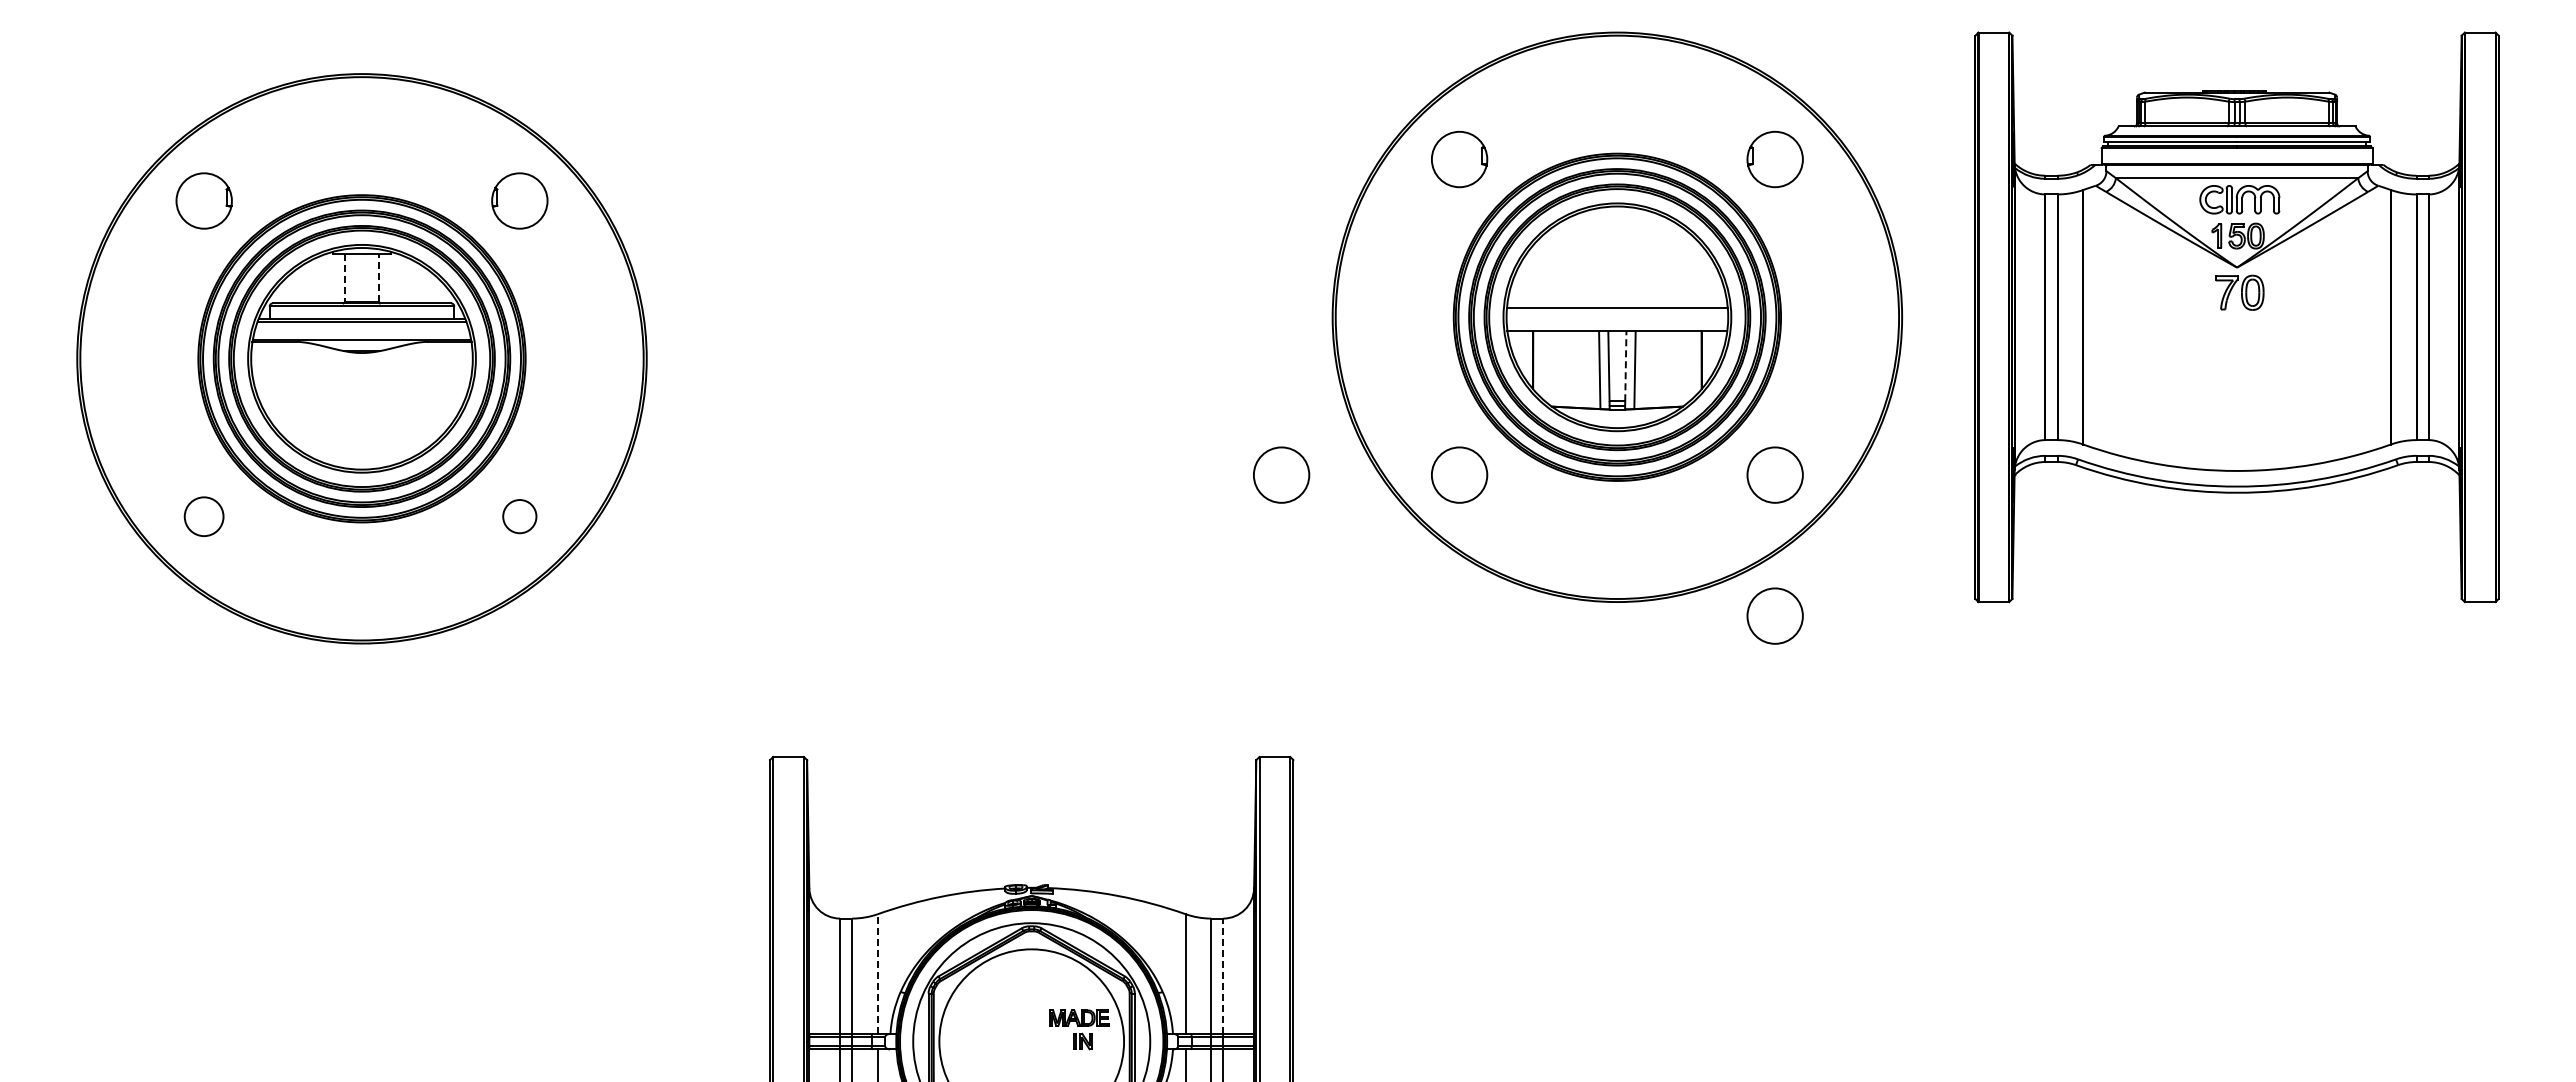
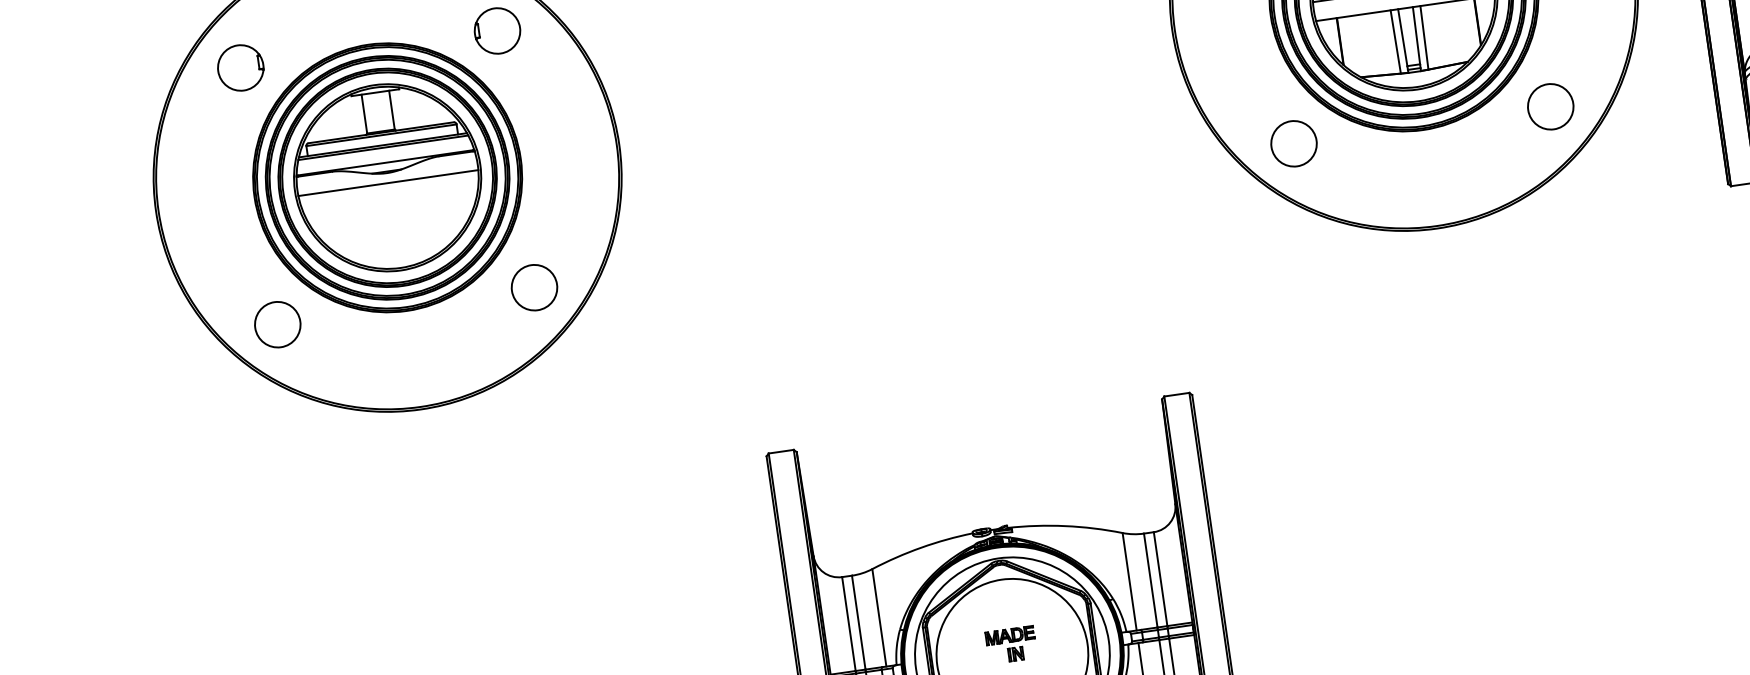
line: (345, 278) -> (364, 114), dashed -> solid
line: (378, 278) -> (391, 110), dashed -> solid
line: (361, 365) -> (388, 183), added
line: (1625, 365) -> (1416, 35), dashed -> solid
circle: (1281, 474) -> (1149, 164), removed
circle: (203, 516) -> (277, 324), size x1.43
circle: (519, 516) -> (534, 287), size x1.67
circle: (1774, 615) -> (1566, 221), removed
line: (877, 974) -> (879, 618), dashed -> solid
line: (1223, 976) -> (1160, 579), dashed -> solid
part: (1079, 1029) -> (1011, 644), moved

